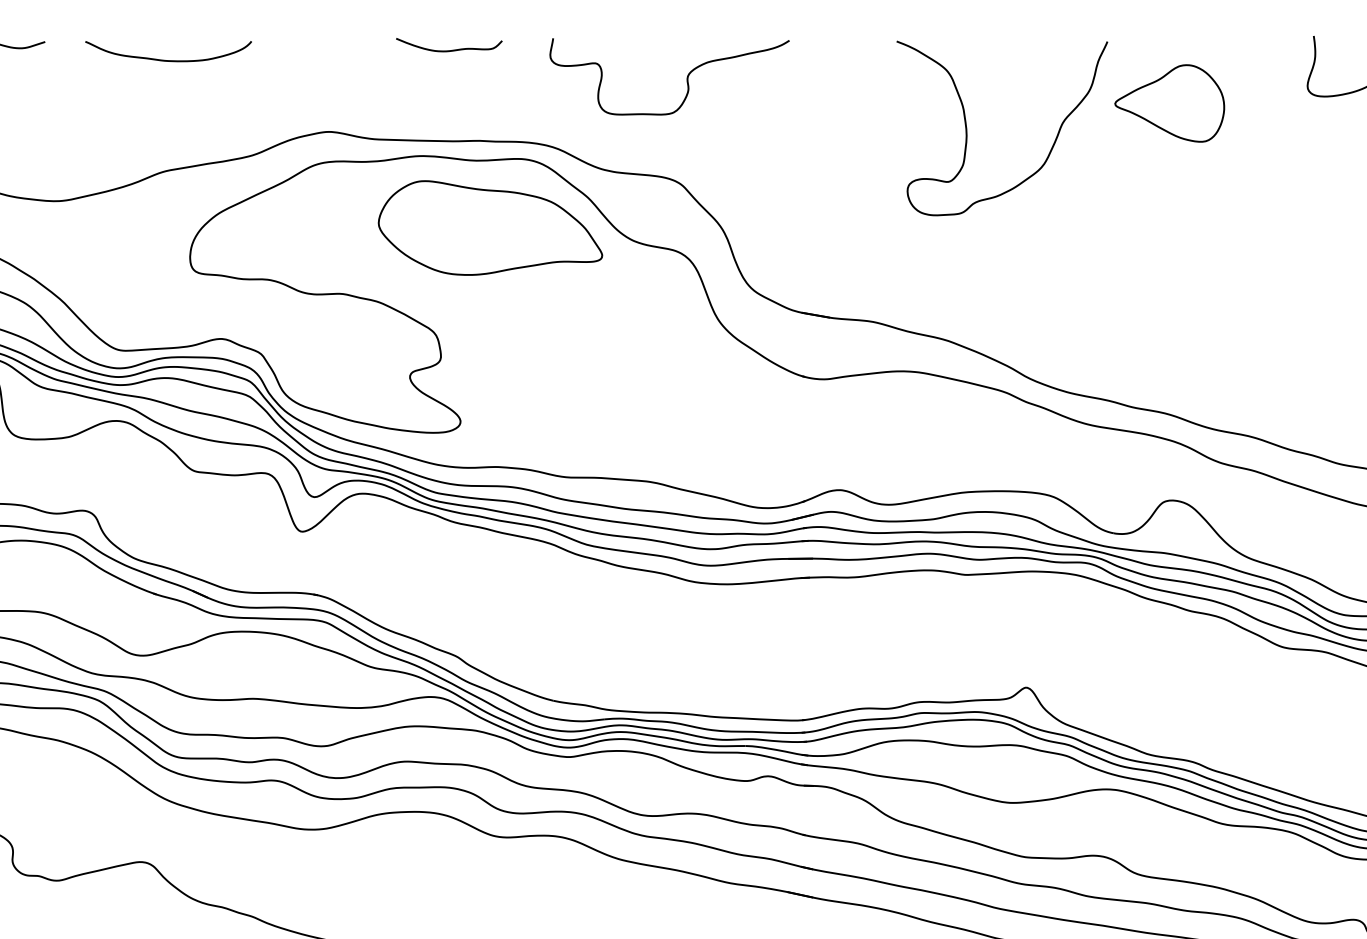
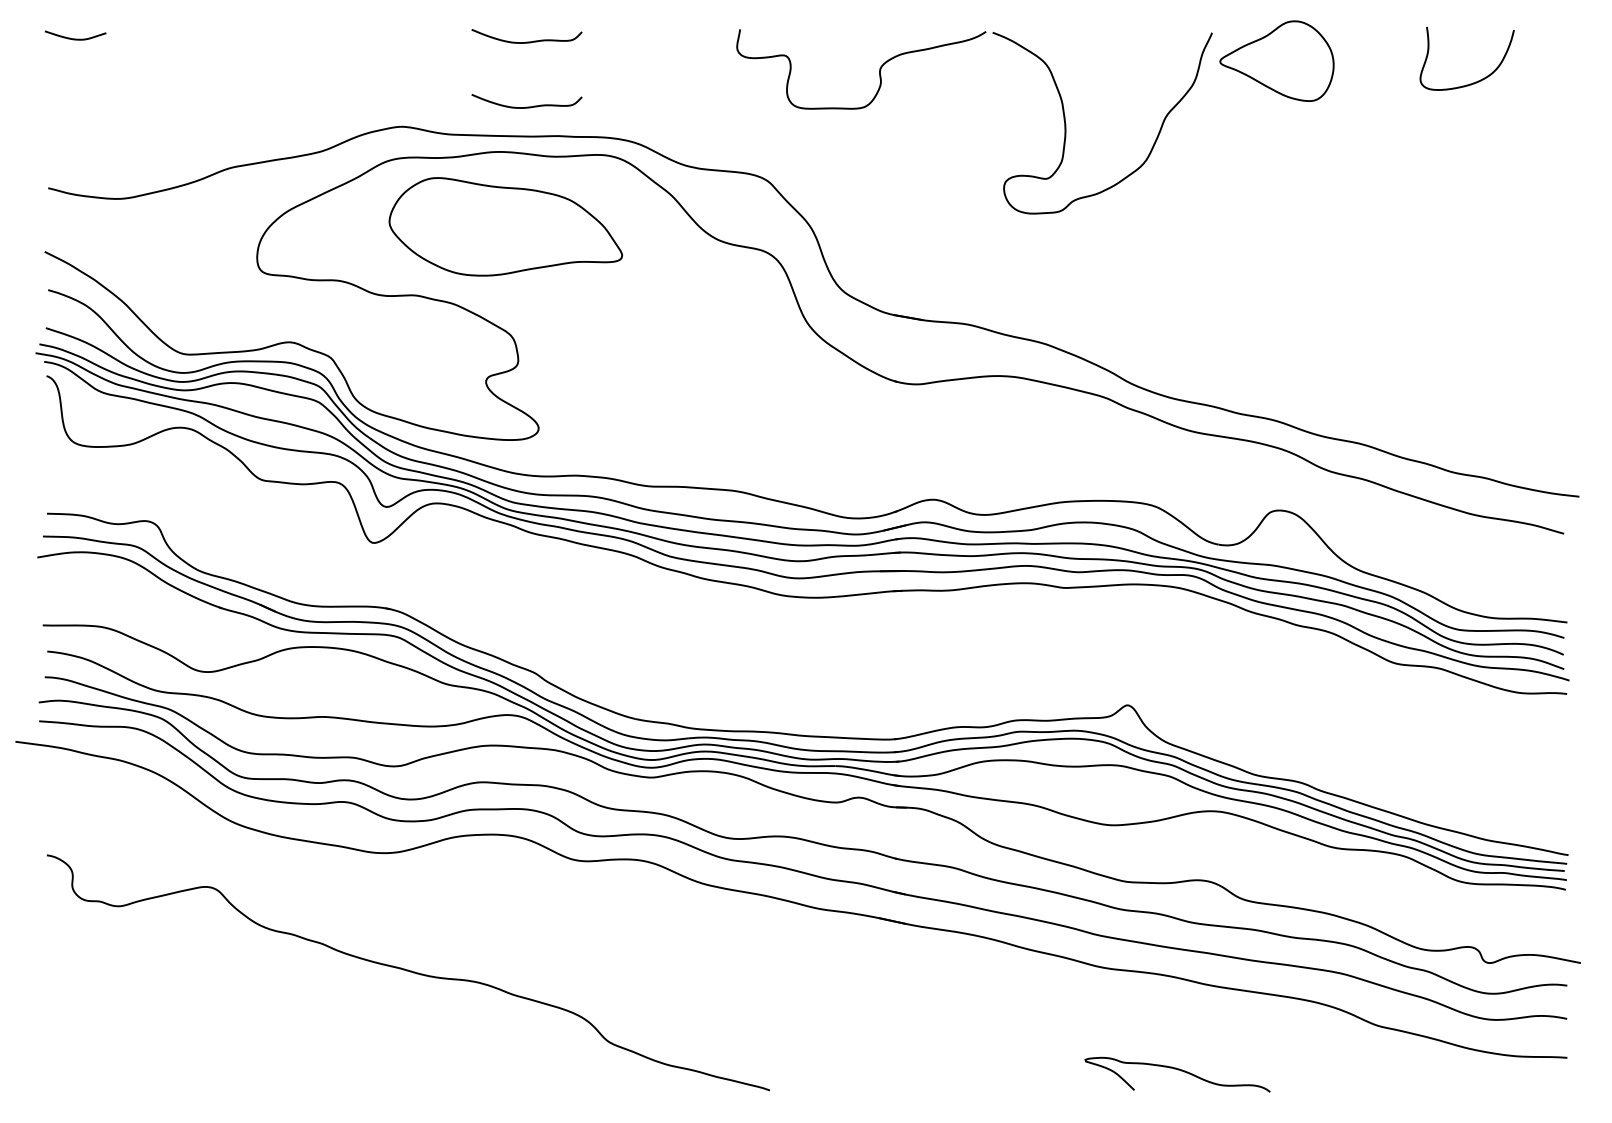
curve: (165, 59) -> (231, 51), removed
curve: (687, 76) -> (879, 69), moved
part: (1169, 102) -> (1276, 60), moved
curve: (448, 112) -> (526, 106), added
part: (490, 227) -> (505, 226), moved

